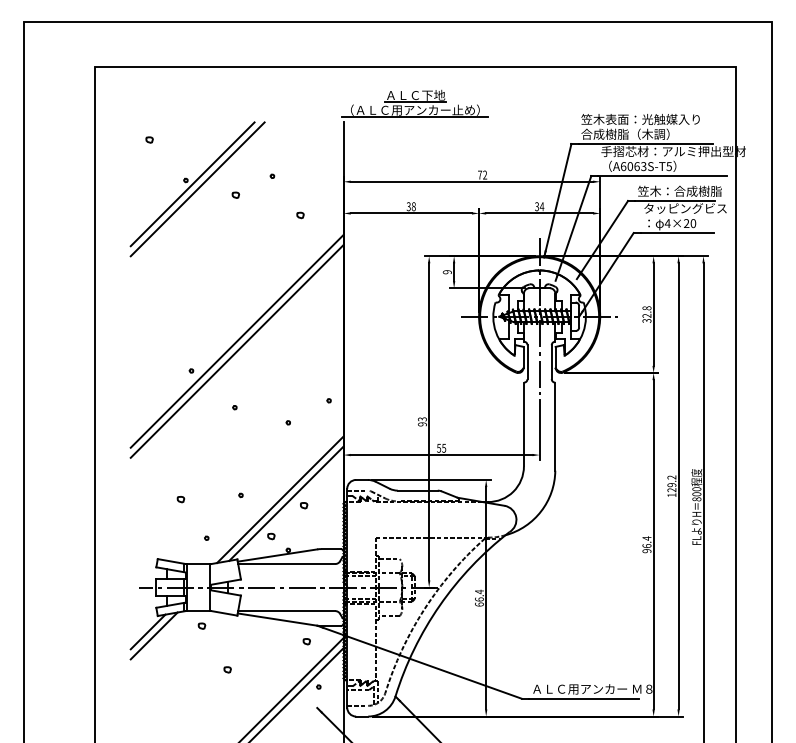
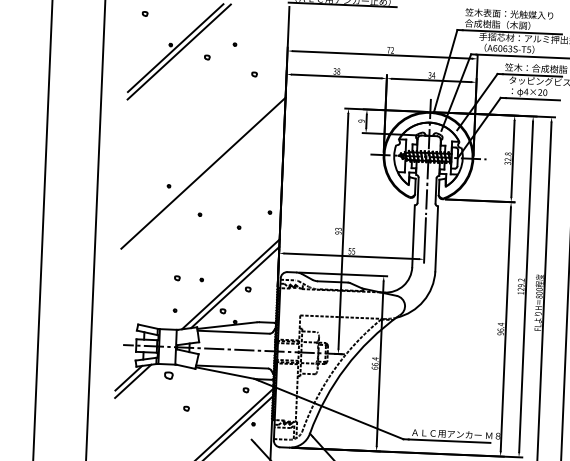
line: (236, 340) -> (203, 165), removed
part: (180, 499) -> (177, 278), moved
part: (201, 625) -> (168, 375), size x1.6

